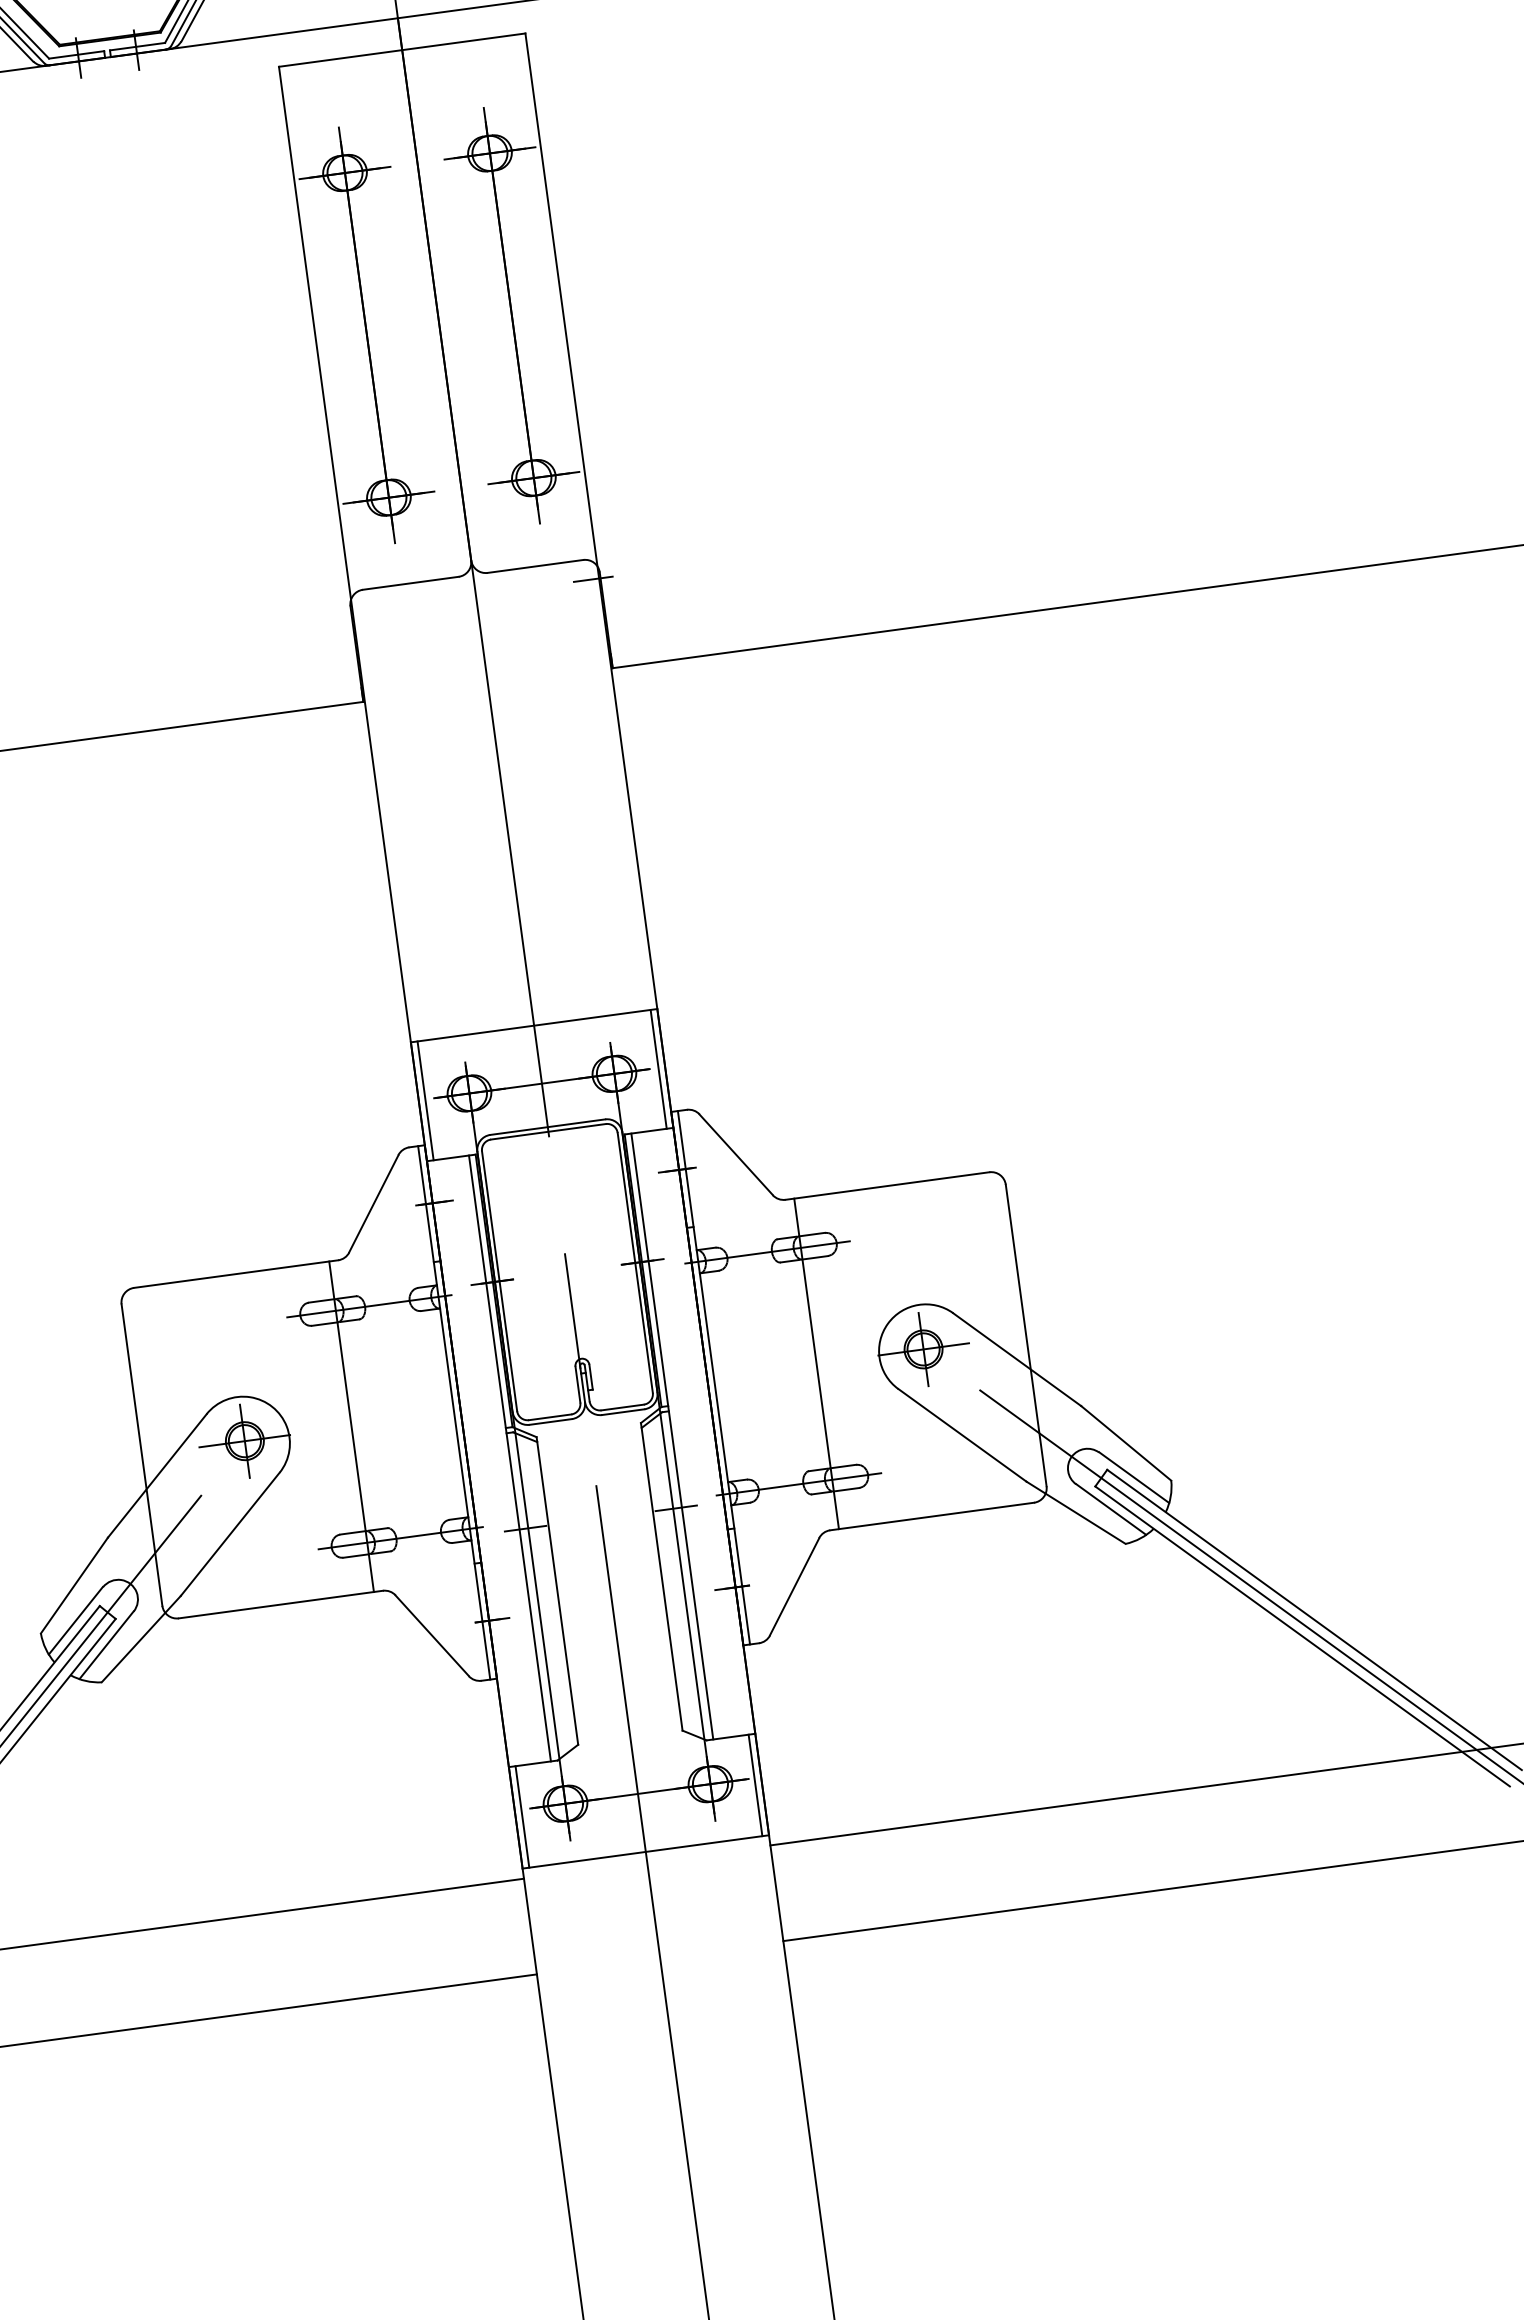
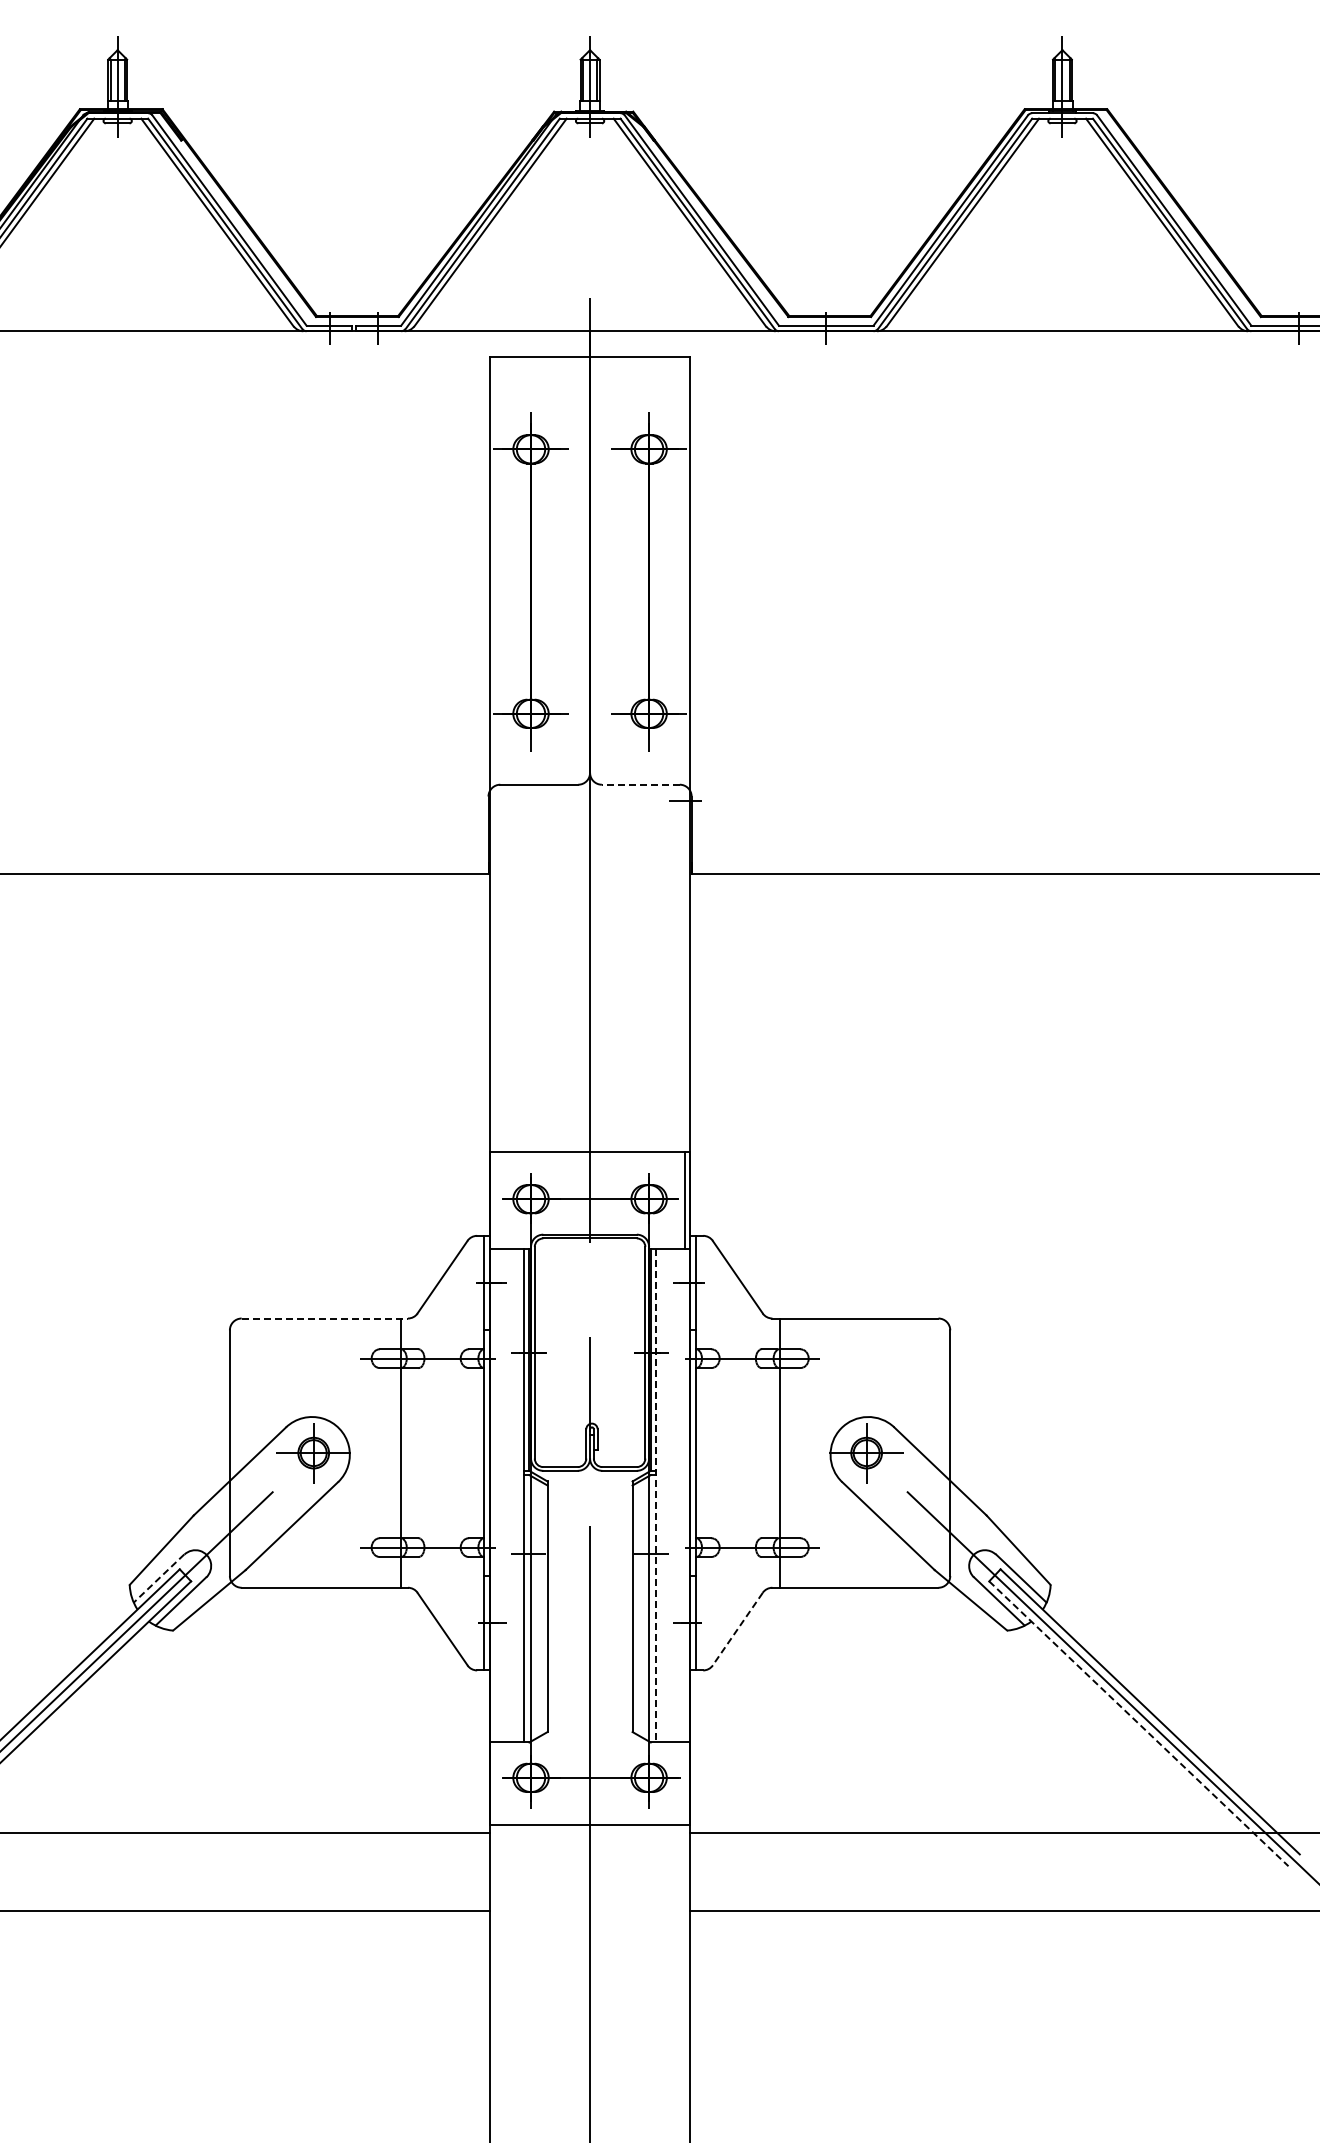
line: (535, 566) -> (640, 784), solid -> dashed
line: (426, 1100) -> (495, 1200), removed
line: (237, 1273) -> (325, 1318), solid -> dashed
line: (672, 1436) -> (656, 1495), solid -> dashed
line: (794, 1587) -> (737, 1629), solid -> dashed
line: (76, 1620) -> (159, 1578), solid -> dashed
line: (1302, 1636) -> (1138, 1723), solid -> dashed
line: (756, 1784) -> (685, 1783), removed
line: (522, 1816) -> (495, 1783), removed

